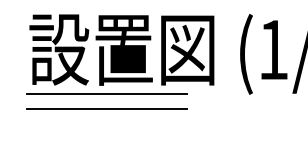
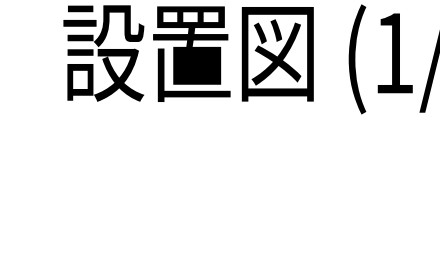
line: (106, 93) -> (167, 112), removed
line: (107, 109) -> (168, 133), removed

